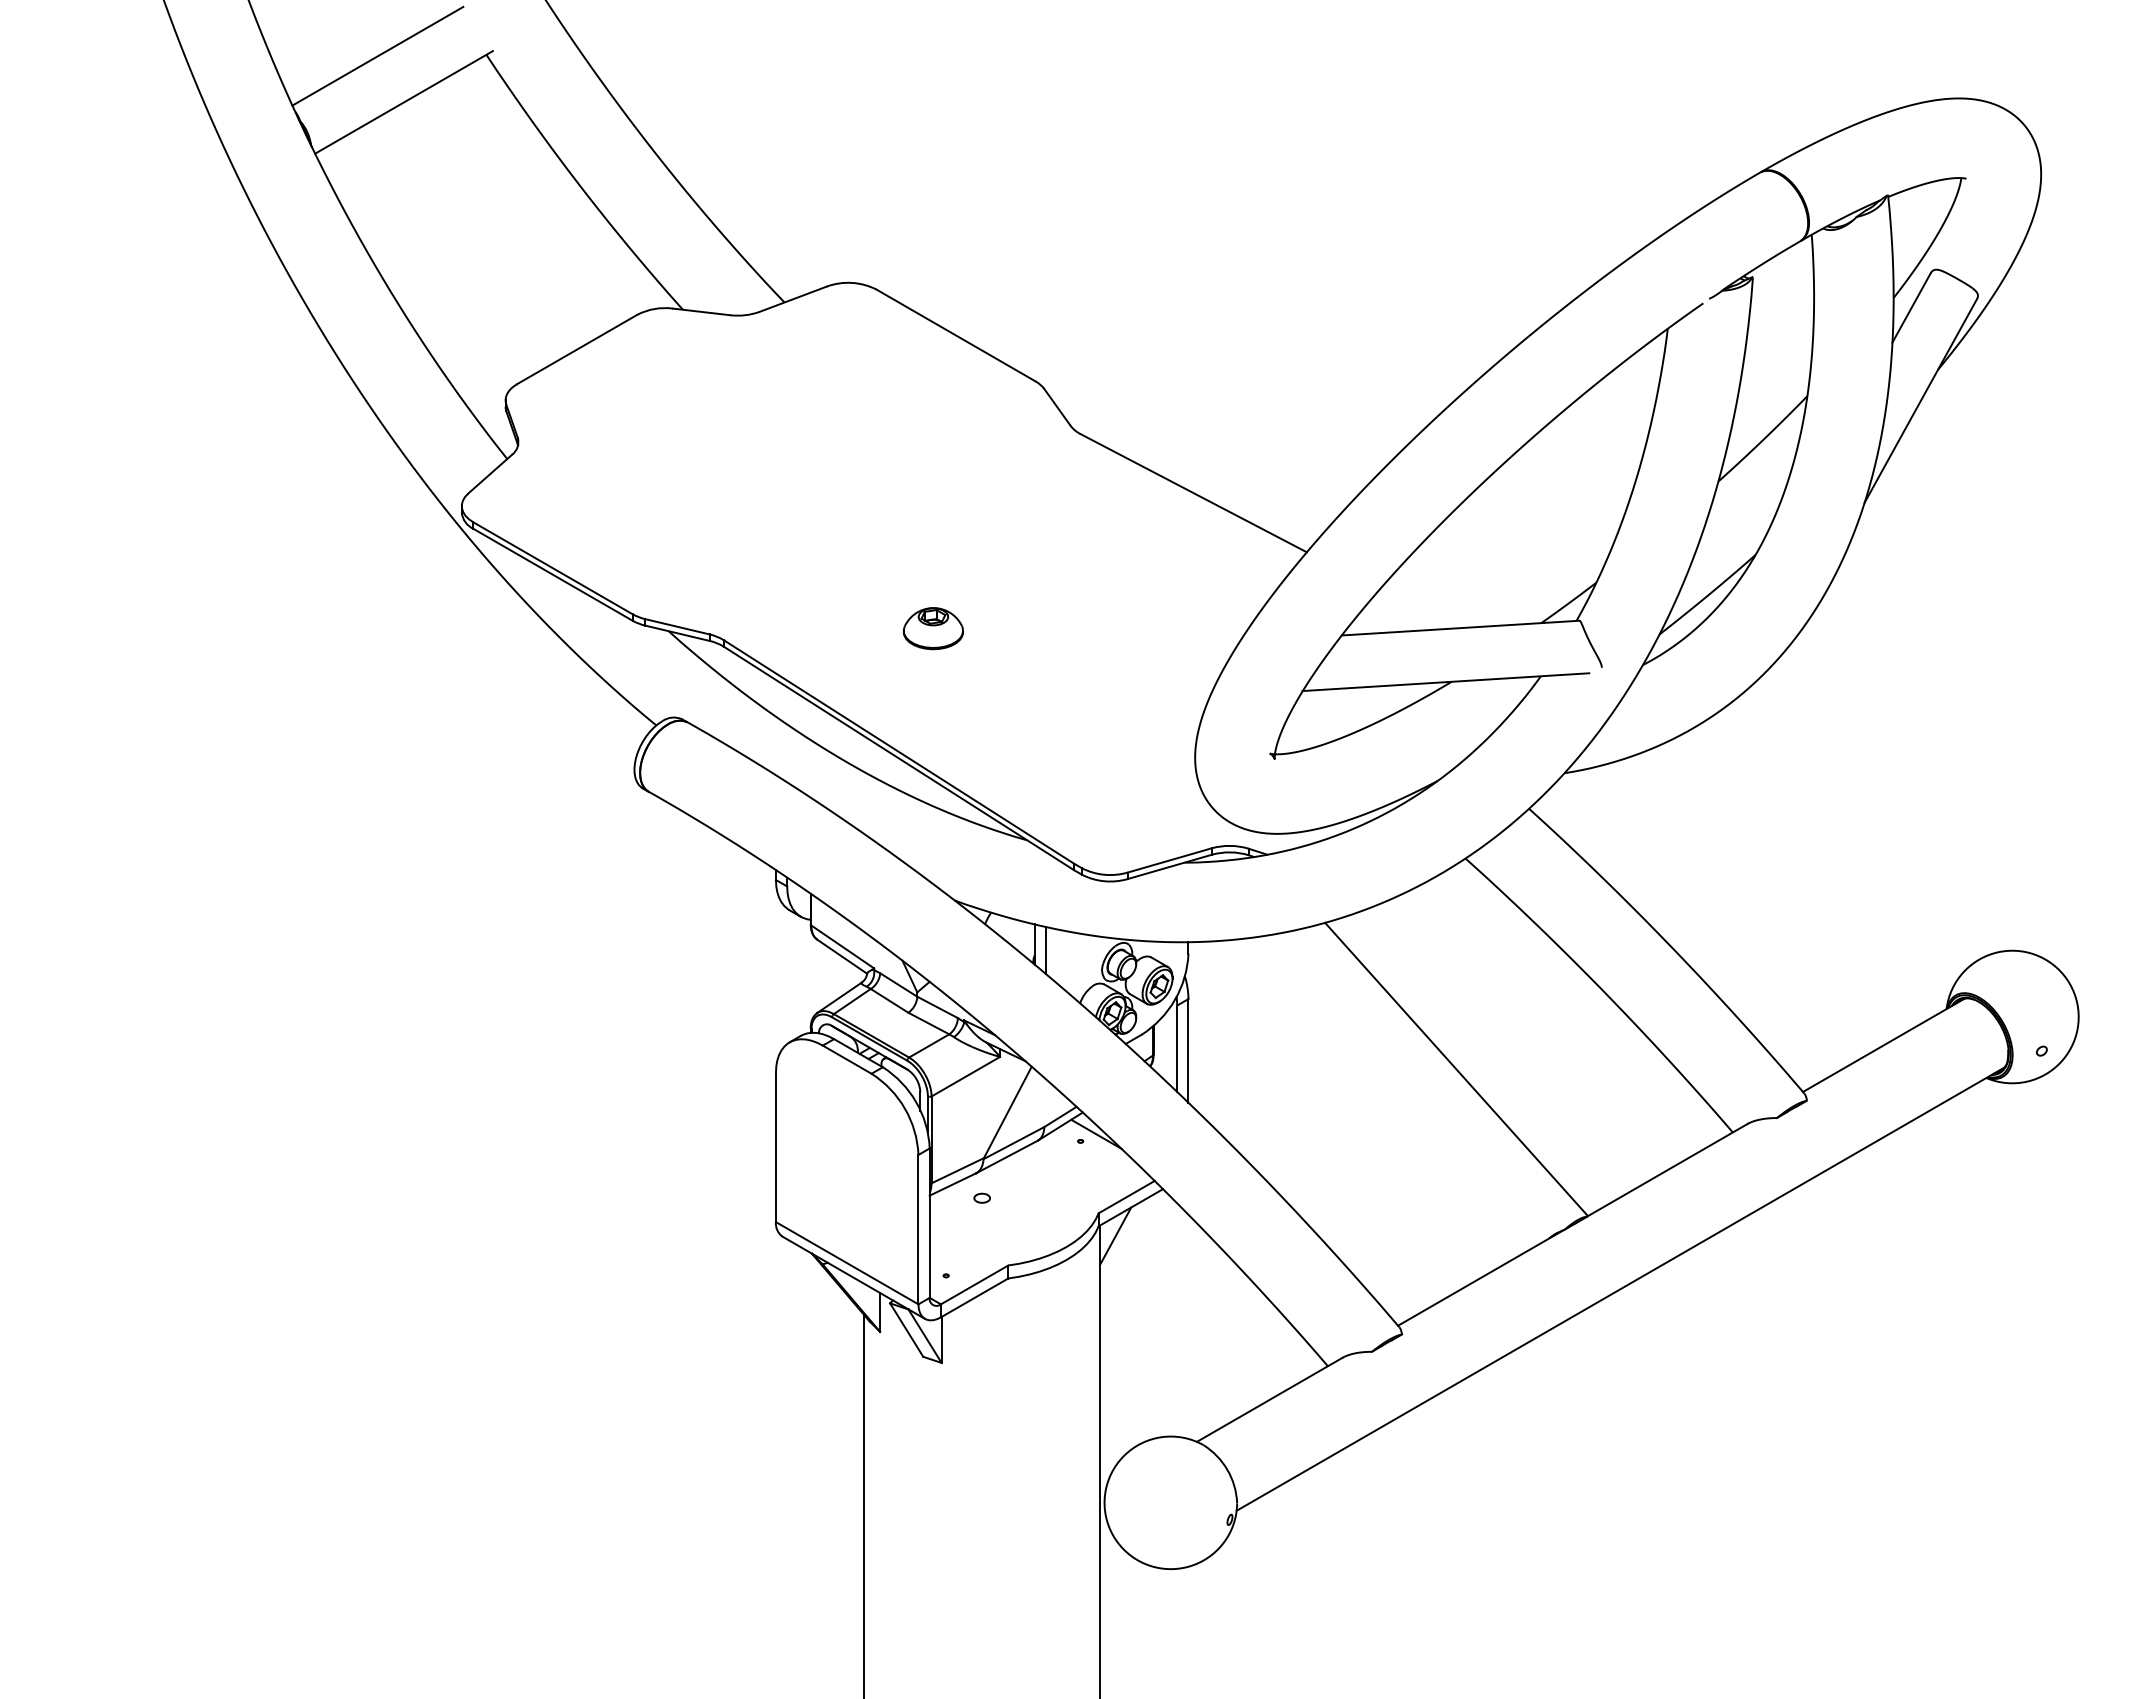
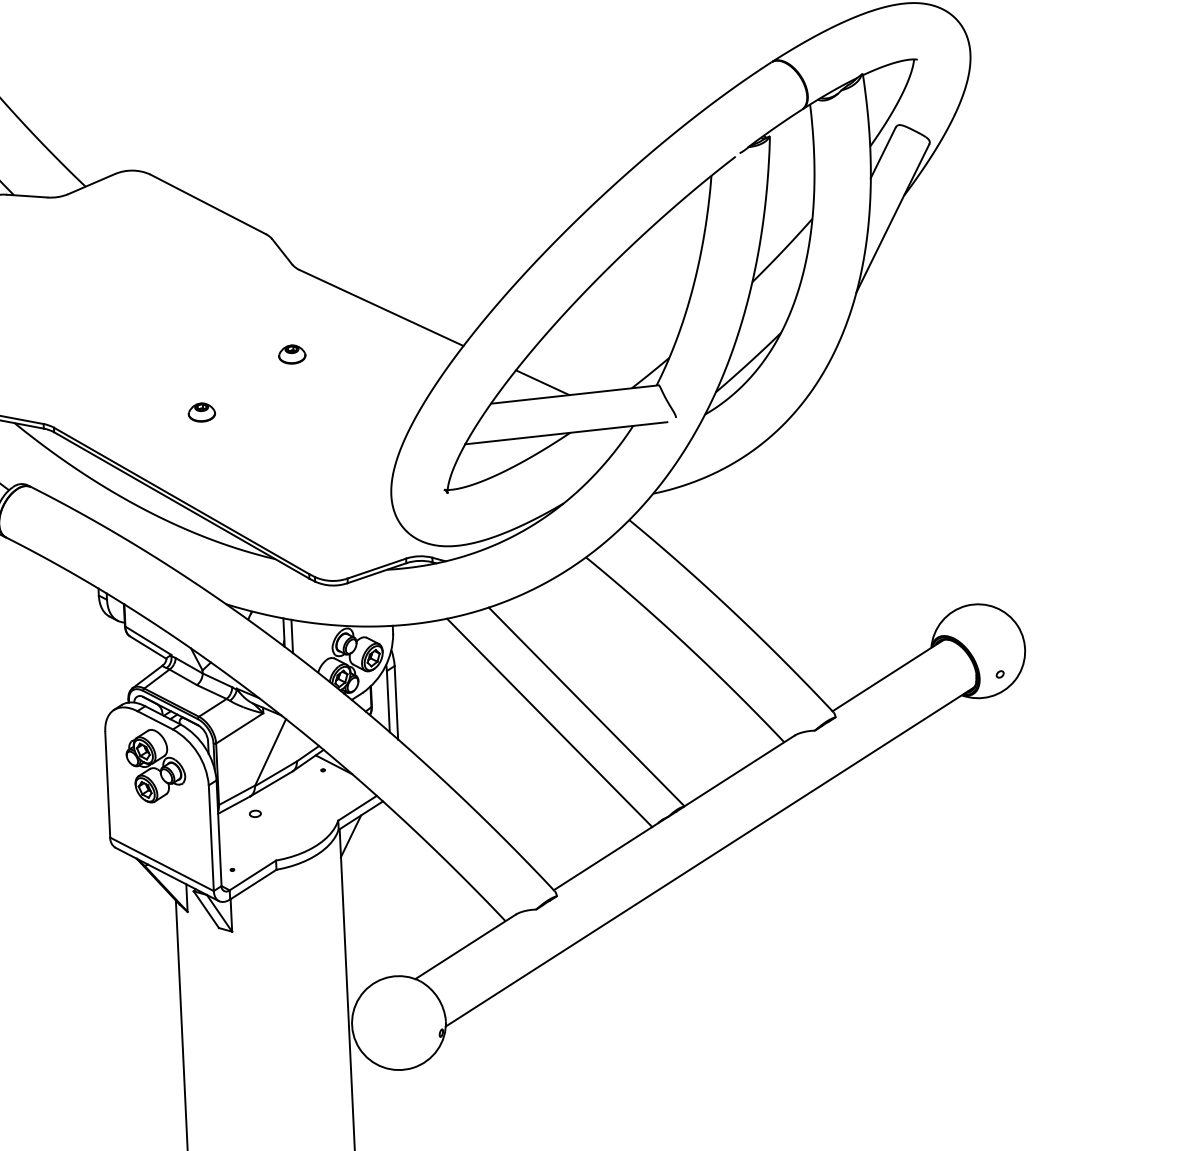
part: (1064, 552) -> (292, 354), added
line: (1415, 609) -> (542, 382), added
part: (933, 628) -> (201, 412), size x0.62
line: (1403, 1089) -> (549, 722), added
part: (844, 1124) -> (155, 766), added

